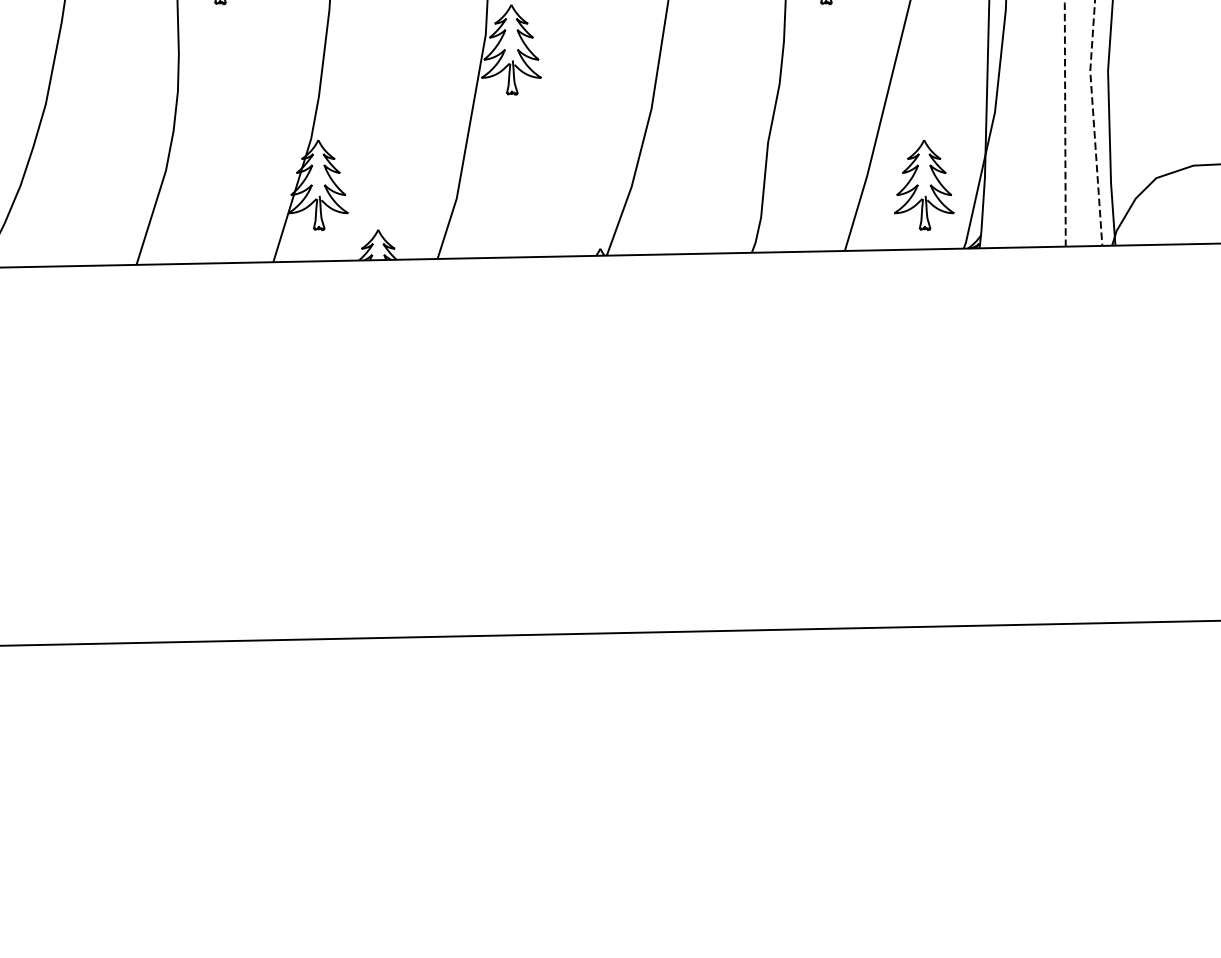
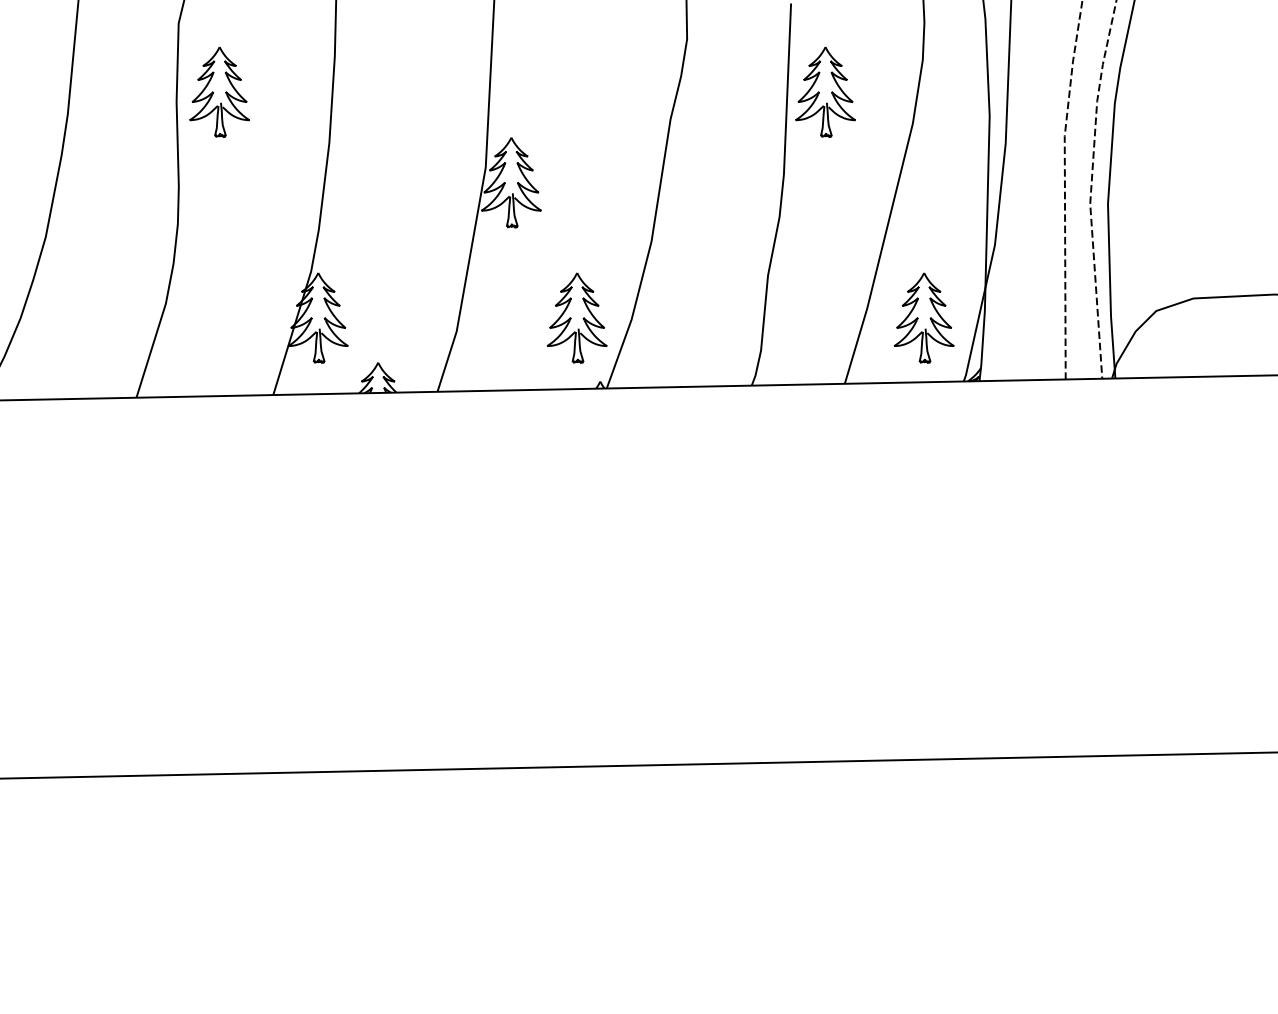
part: (576, 184) -> (576, 317), added

